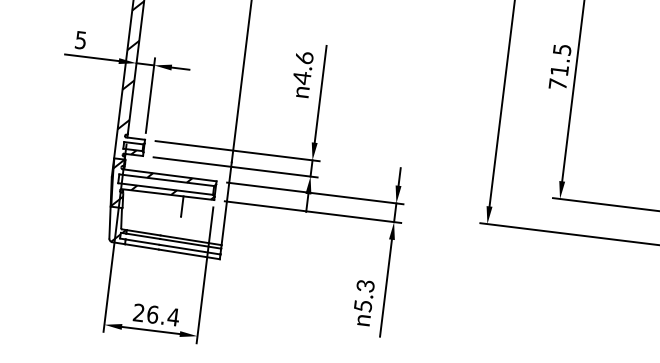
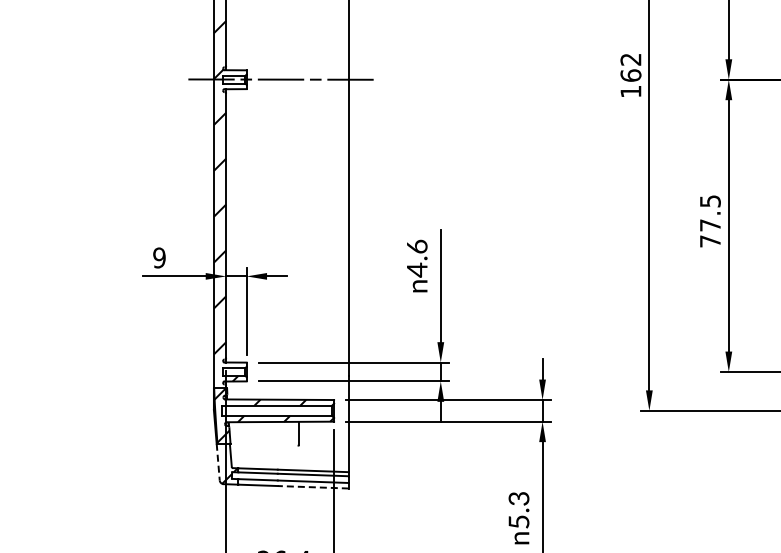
text: (81, 39) -> (159, 257), 5 -> 9
text: (559, 70) -> (710, 225), 71.5 -> 77.5
line: (110, 222) -> (218, 462), solid -> dashed
line: (189, 254) -> (313, 487), solid -> dashed

